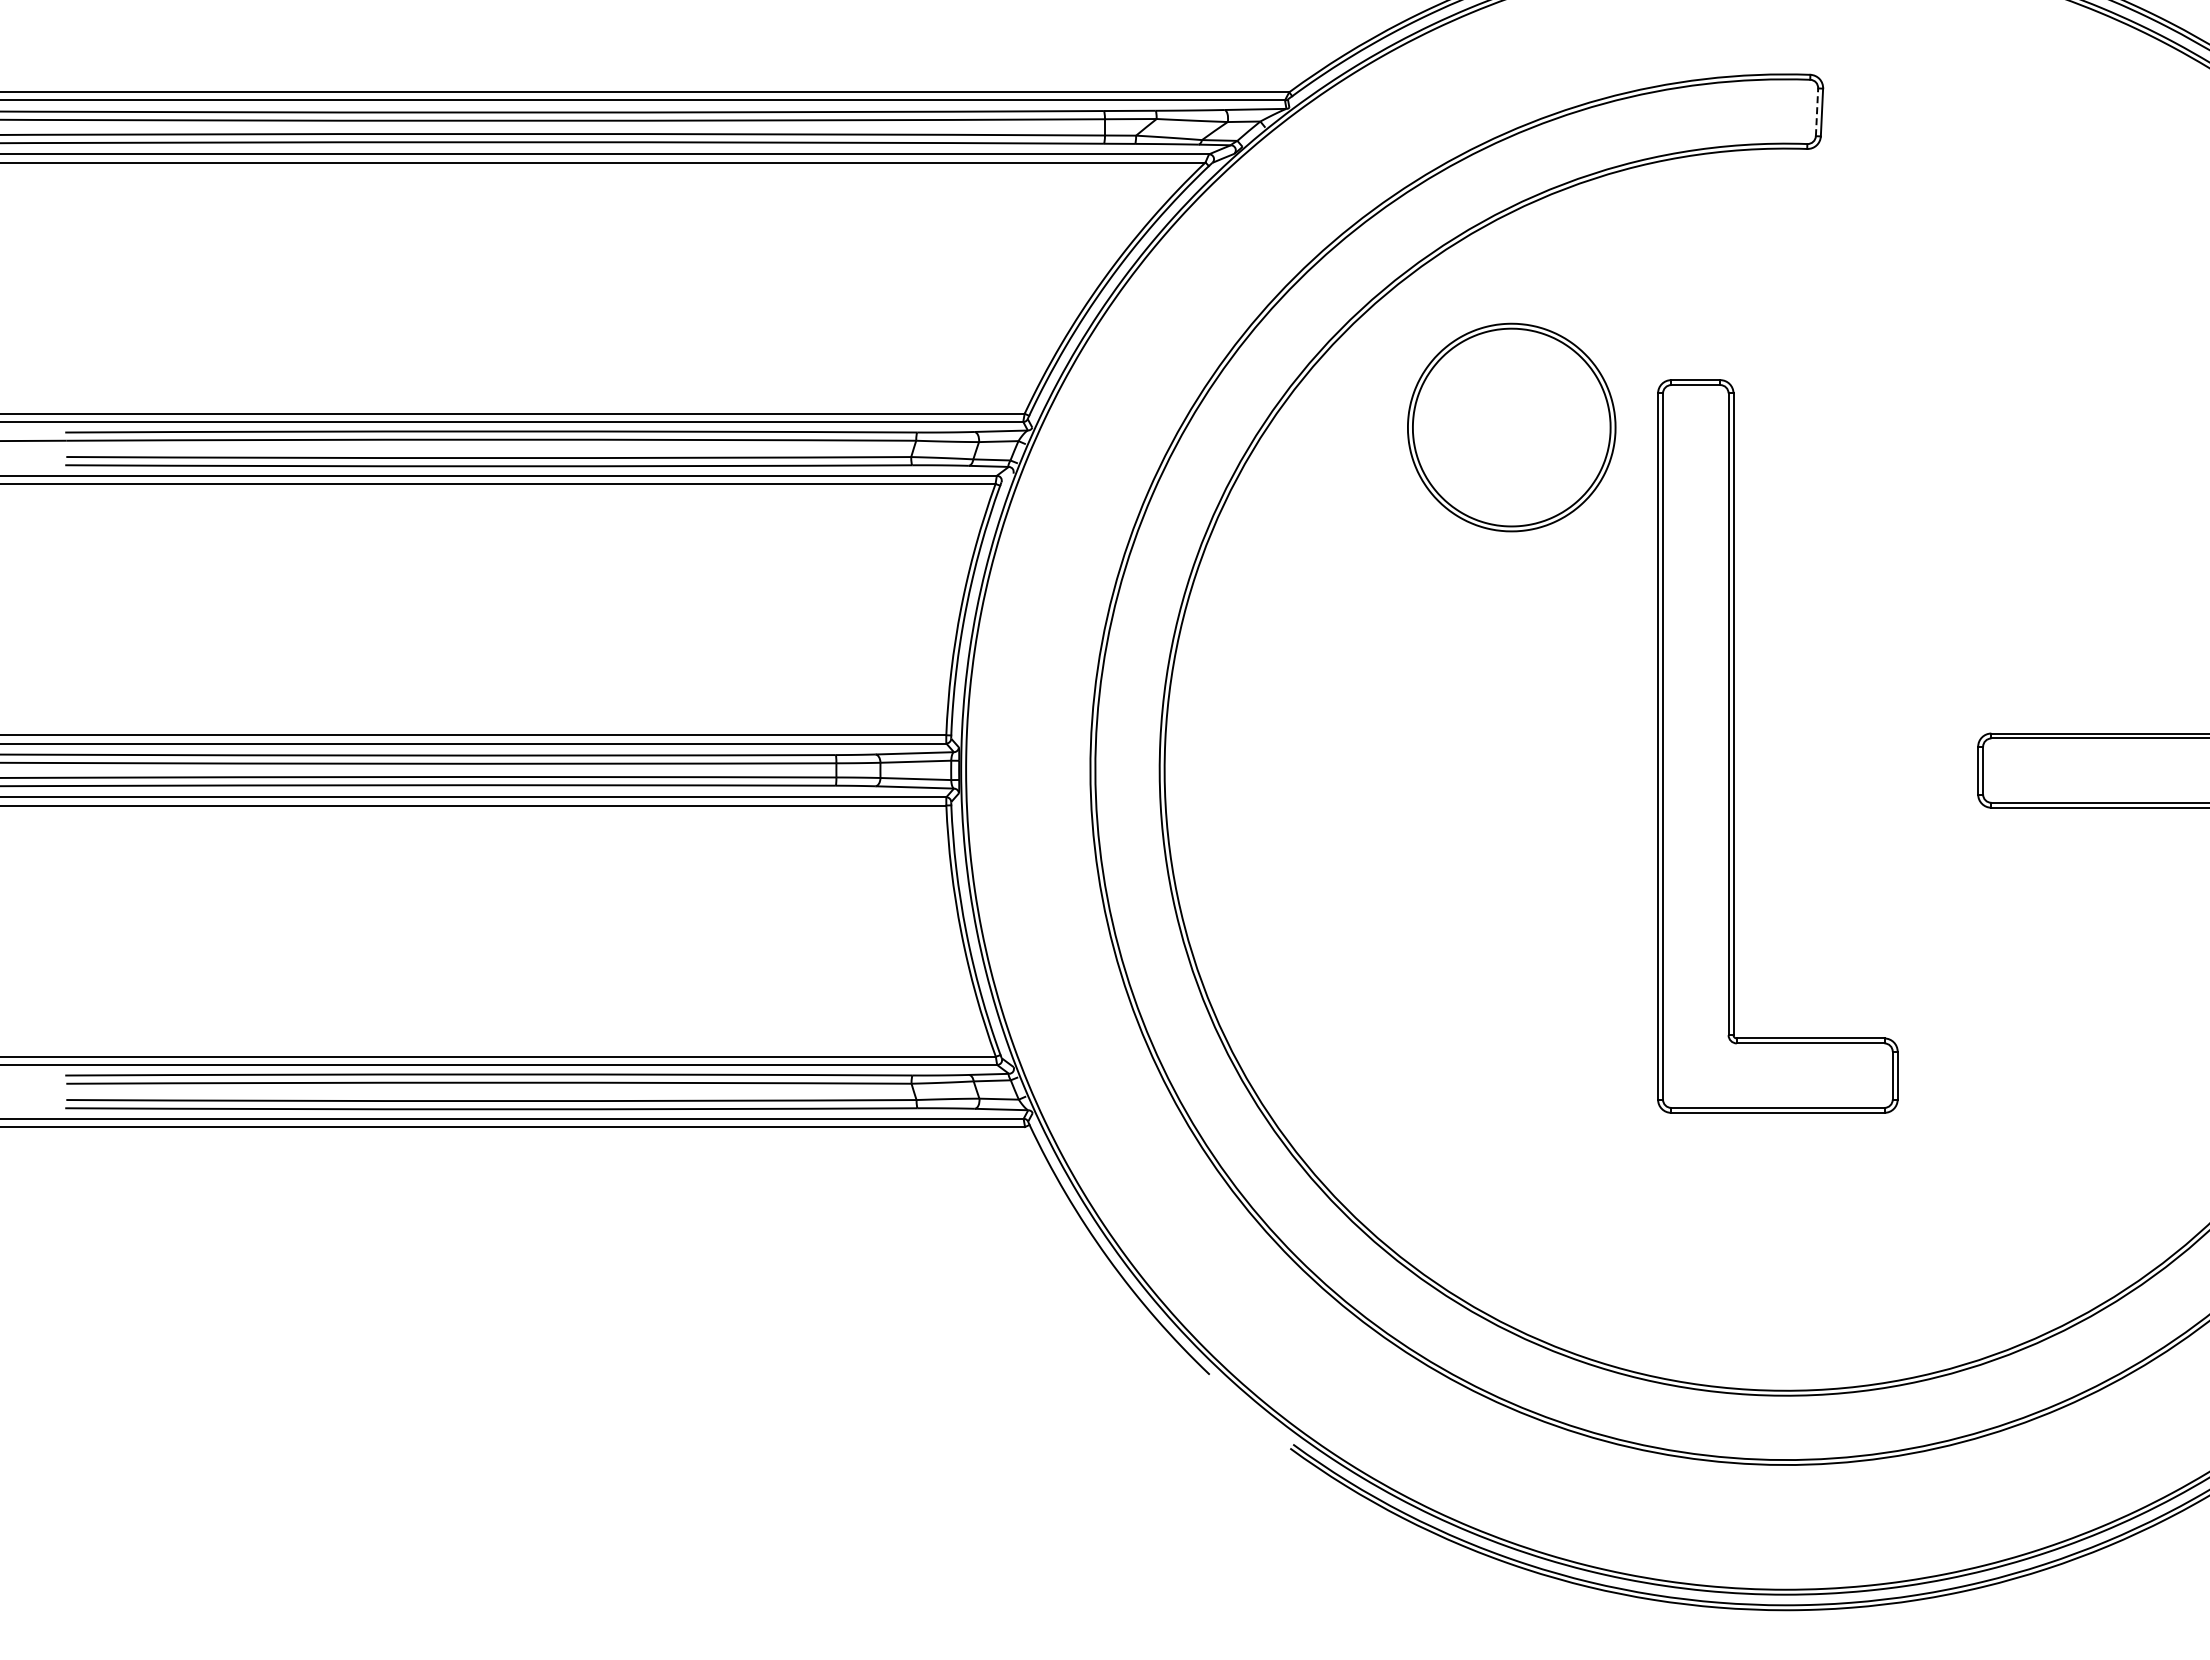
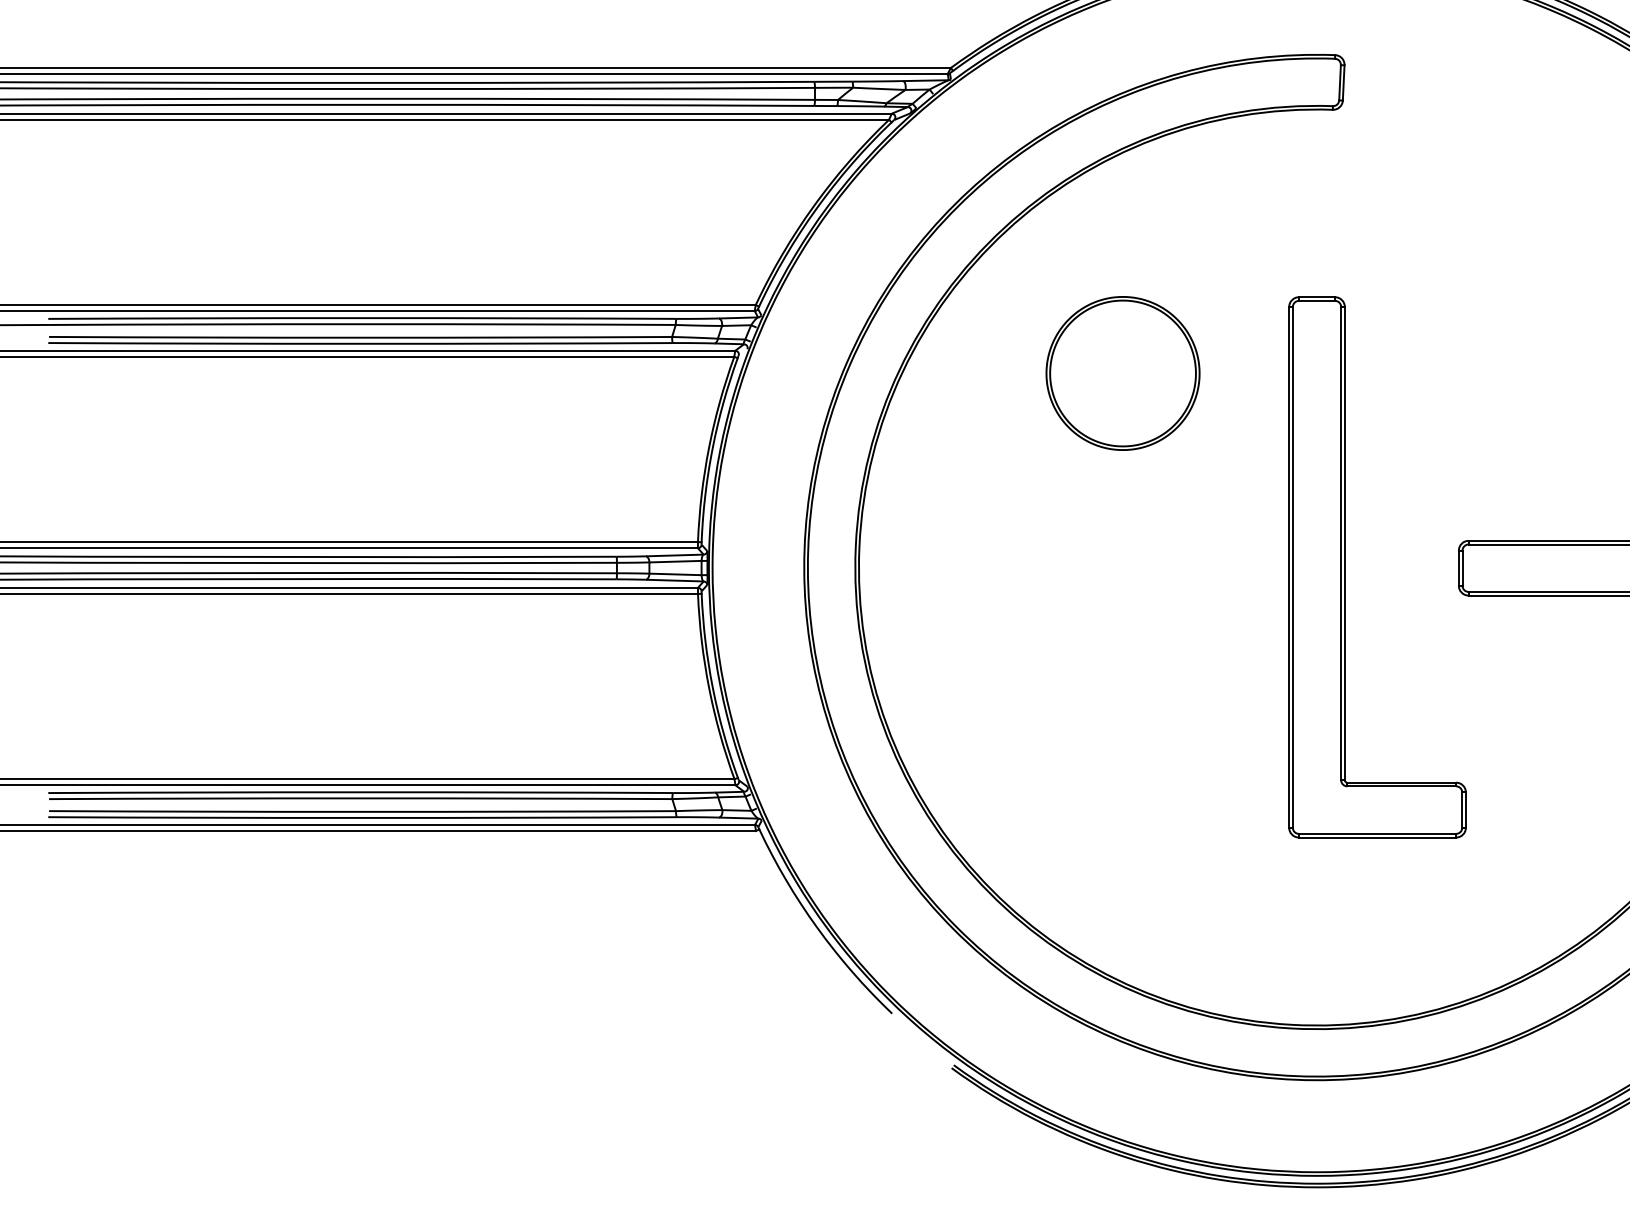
line: (1817, 112) -> (1340, 82), dashed -> solid
part: (1511, 427) -> (1122, 373), moved
part: (1734, 746) -> (1345, 567), moved

